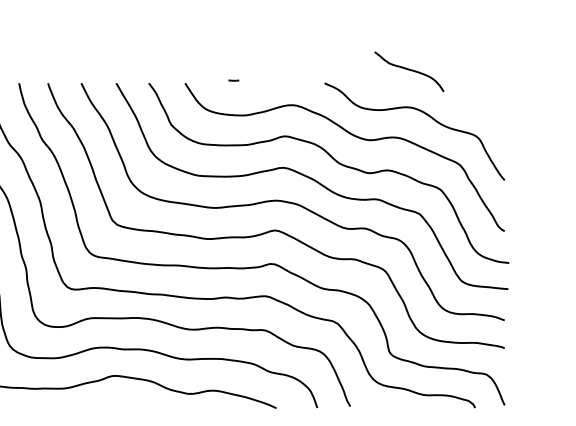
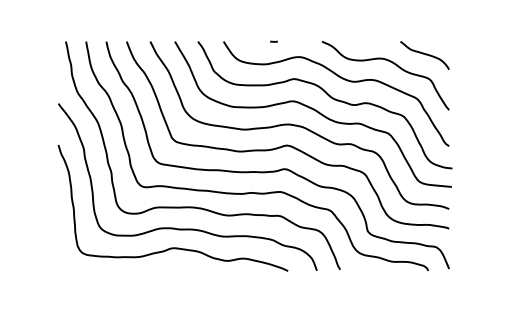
curve: (408, 70) -> (424, 54), moved
curve: (233, 80) -> (273, 41), moved

